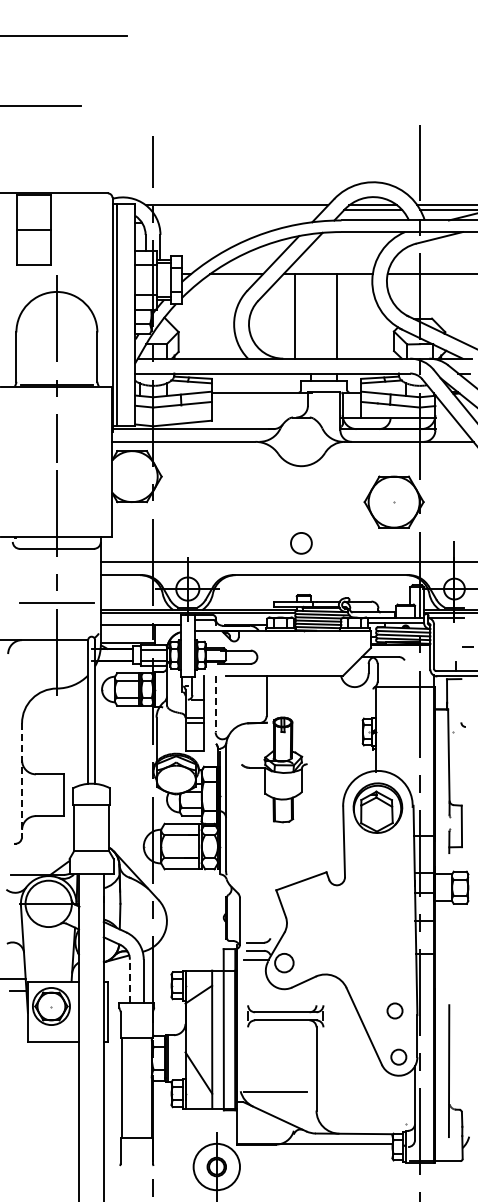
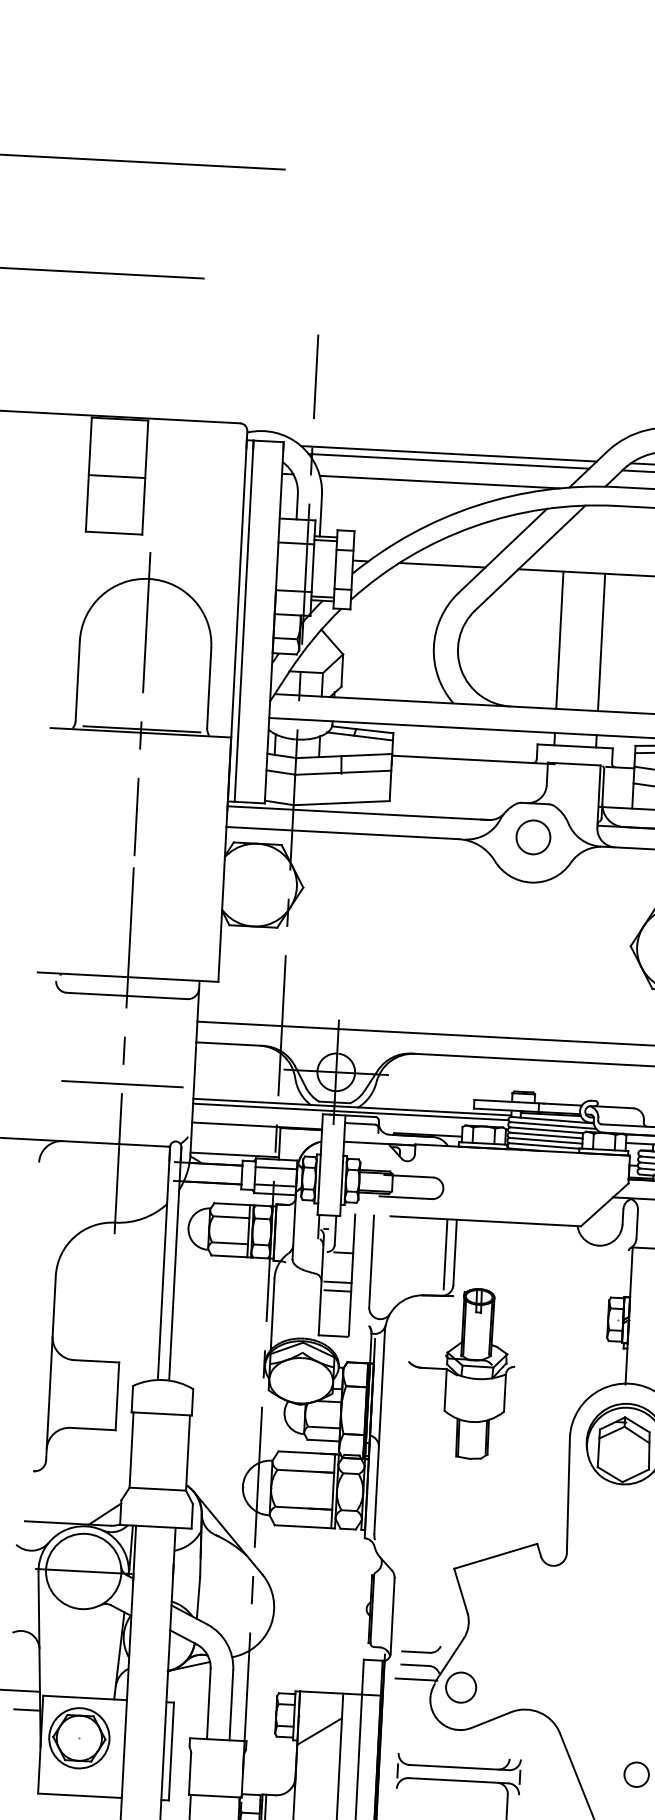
line: (237, 210) -> (449, 462), added
line: (232, 223) -> (439, 482), added
line: (295, 316) -> (560, 640), moved
circle: (301, 543) -> (533, 837), moved
line: (260, 697) -> (444, 1254), added
line: (215, 704) -> (371, 1262), dashed -> solid
line: (22, 780) -> (51, 1368), dashed -> solid
line: (129, 981) -> (208, 1704), dashed -> solid

